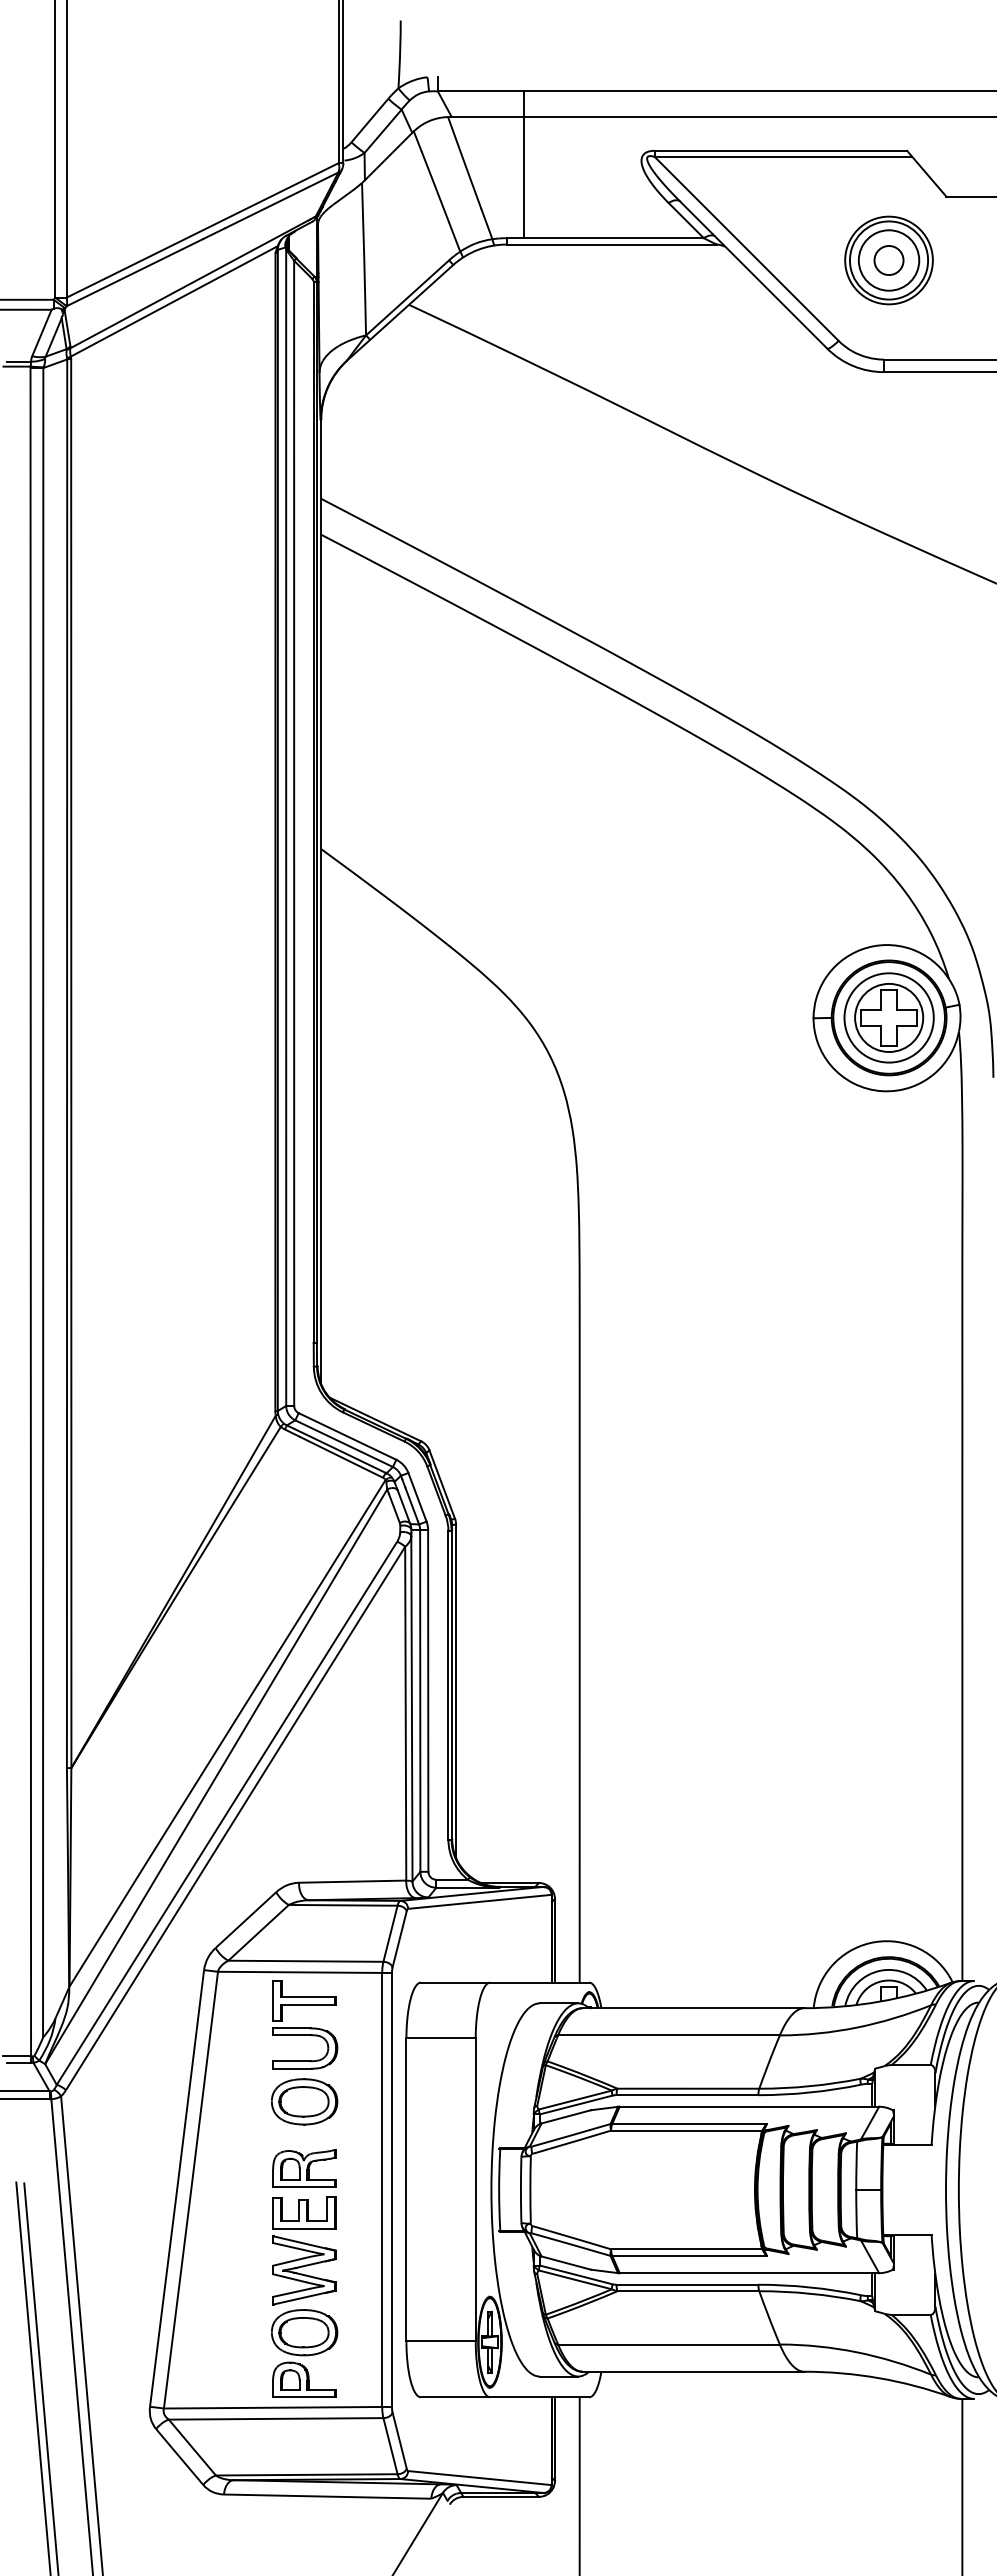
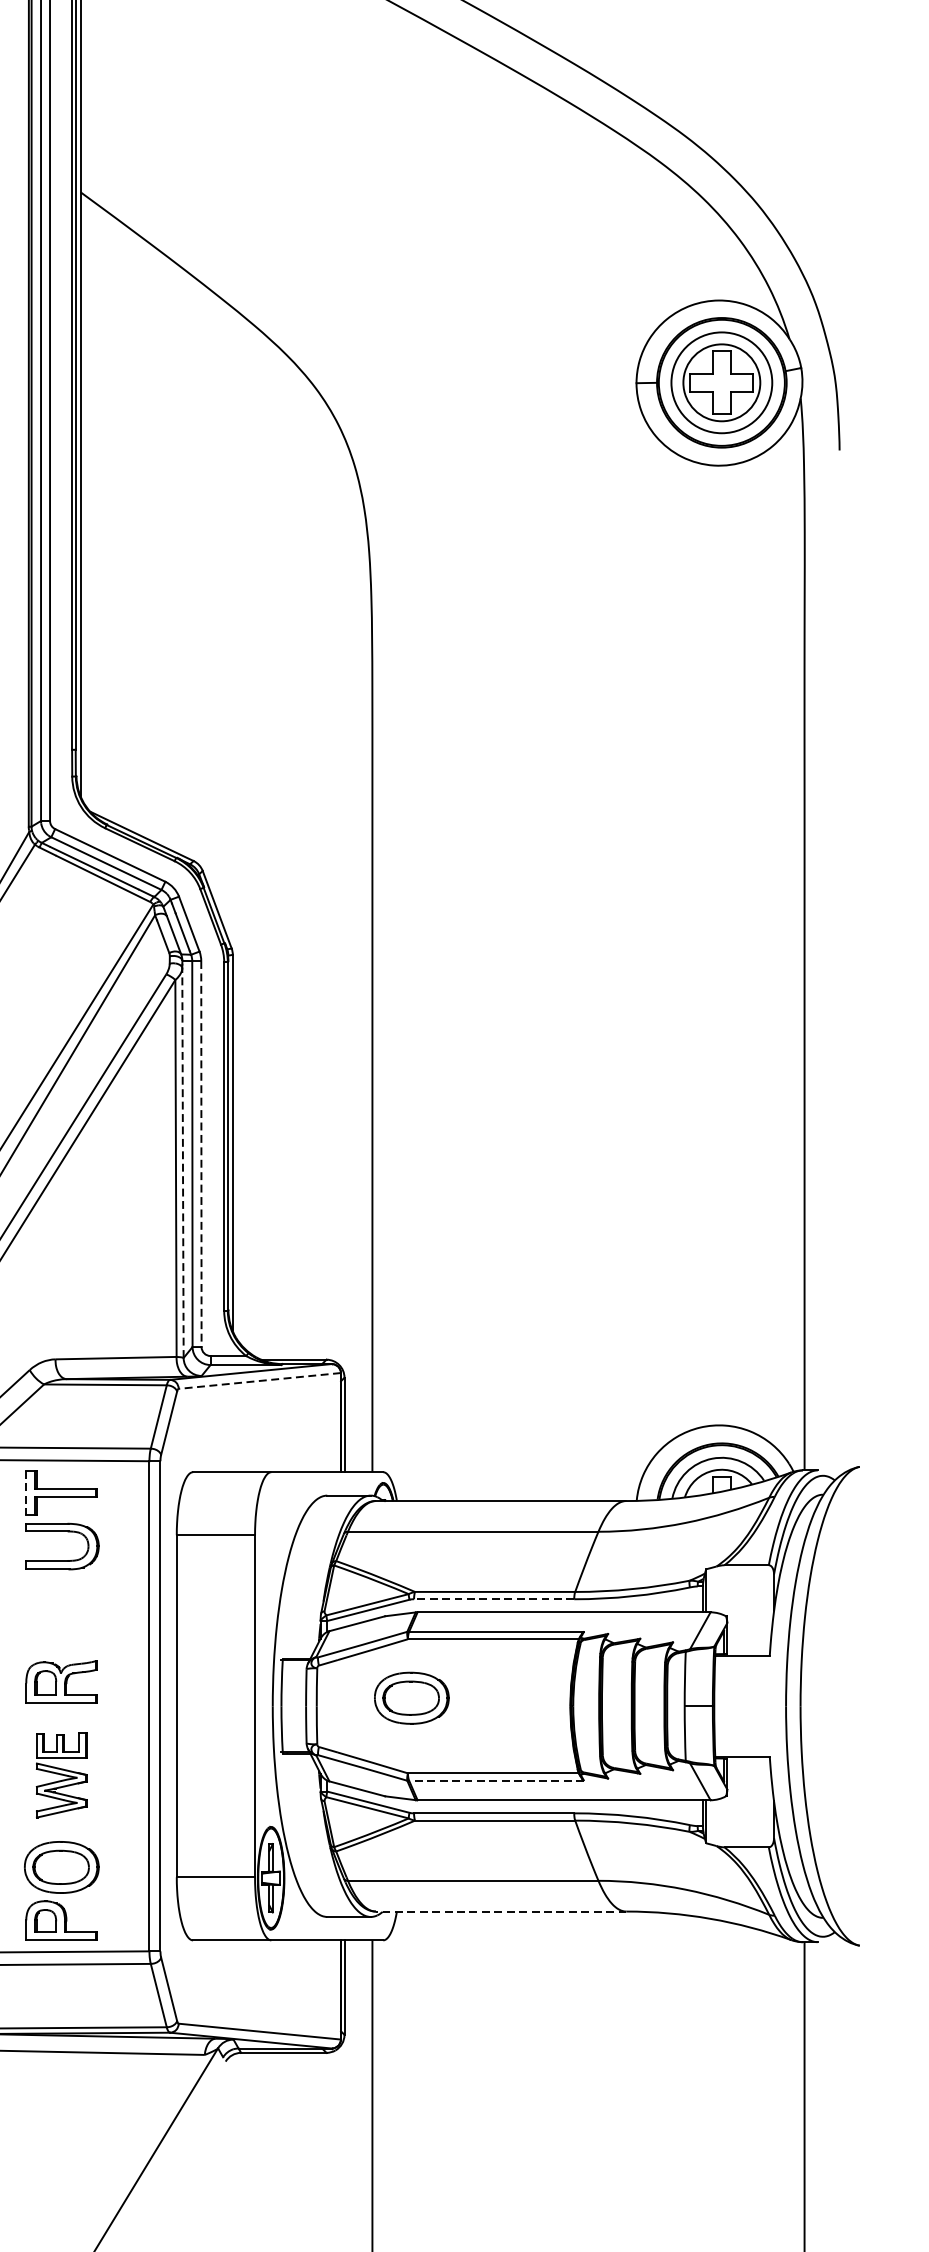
line: (428, 1700) -> (201, 1153), solid -> dashed
line: (411, 1708) -> (182, 1162), solid -> dashed
line: (479, 1901) -> (259, 1380), solid -> dashed
line: (273, 2001) -> (26, 1493), solid -> dashed
line: (687, 2095) -> (494, 1599), solid -> dashed
part: (304, 2101) -> (411, 1697), moved
part: (304, 2250) -> (61, 1774), size x0.7
line: (689, 2256) -> (496, 1781), solid -> dashed
line: (693, 2371) -> (500, 1911), solid -> dashed

